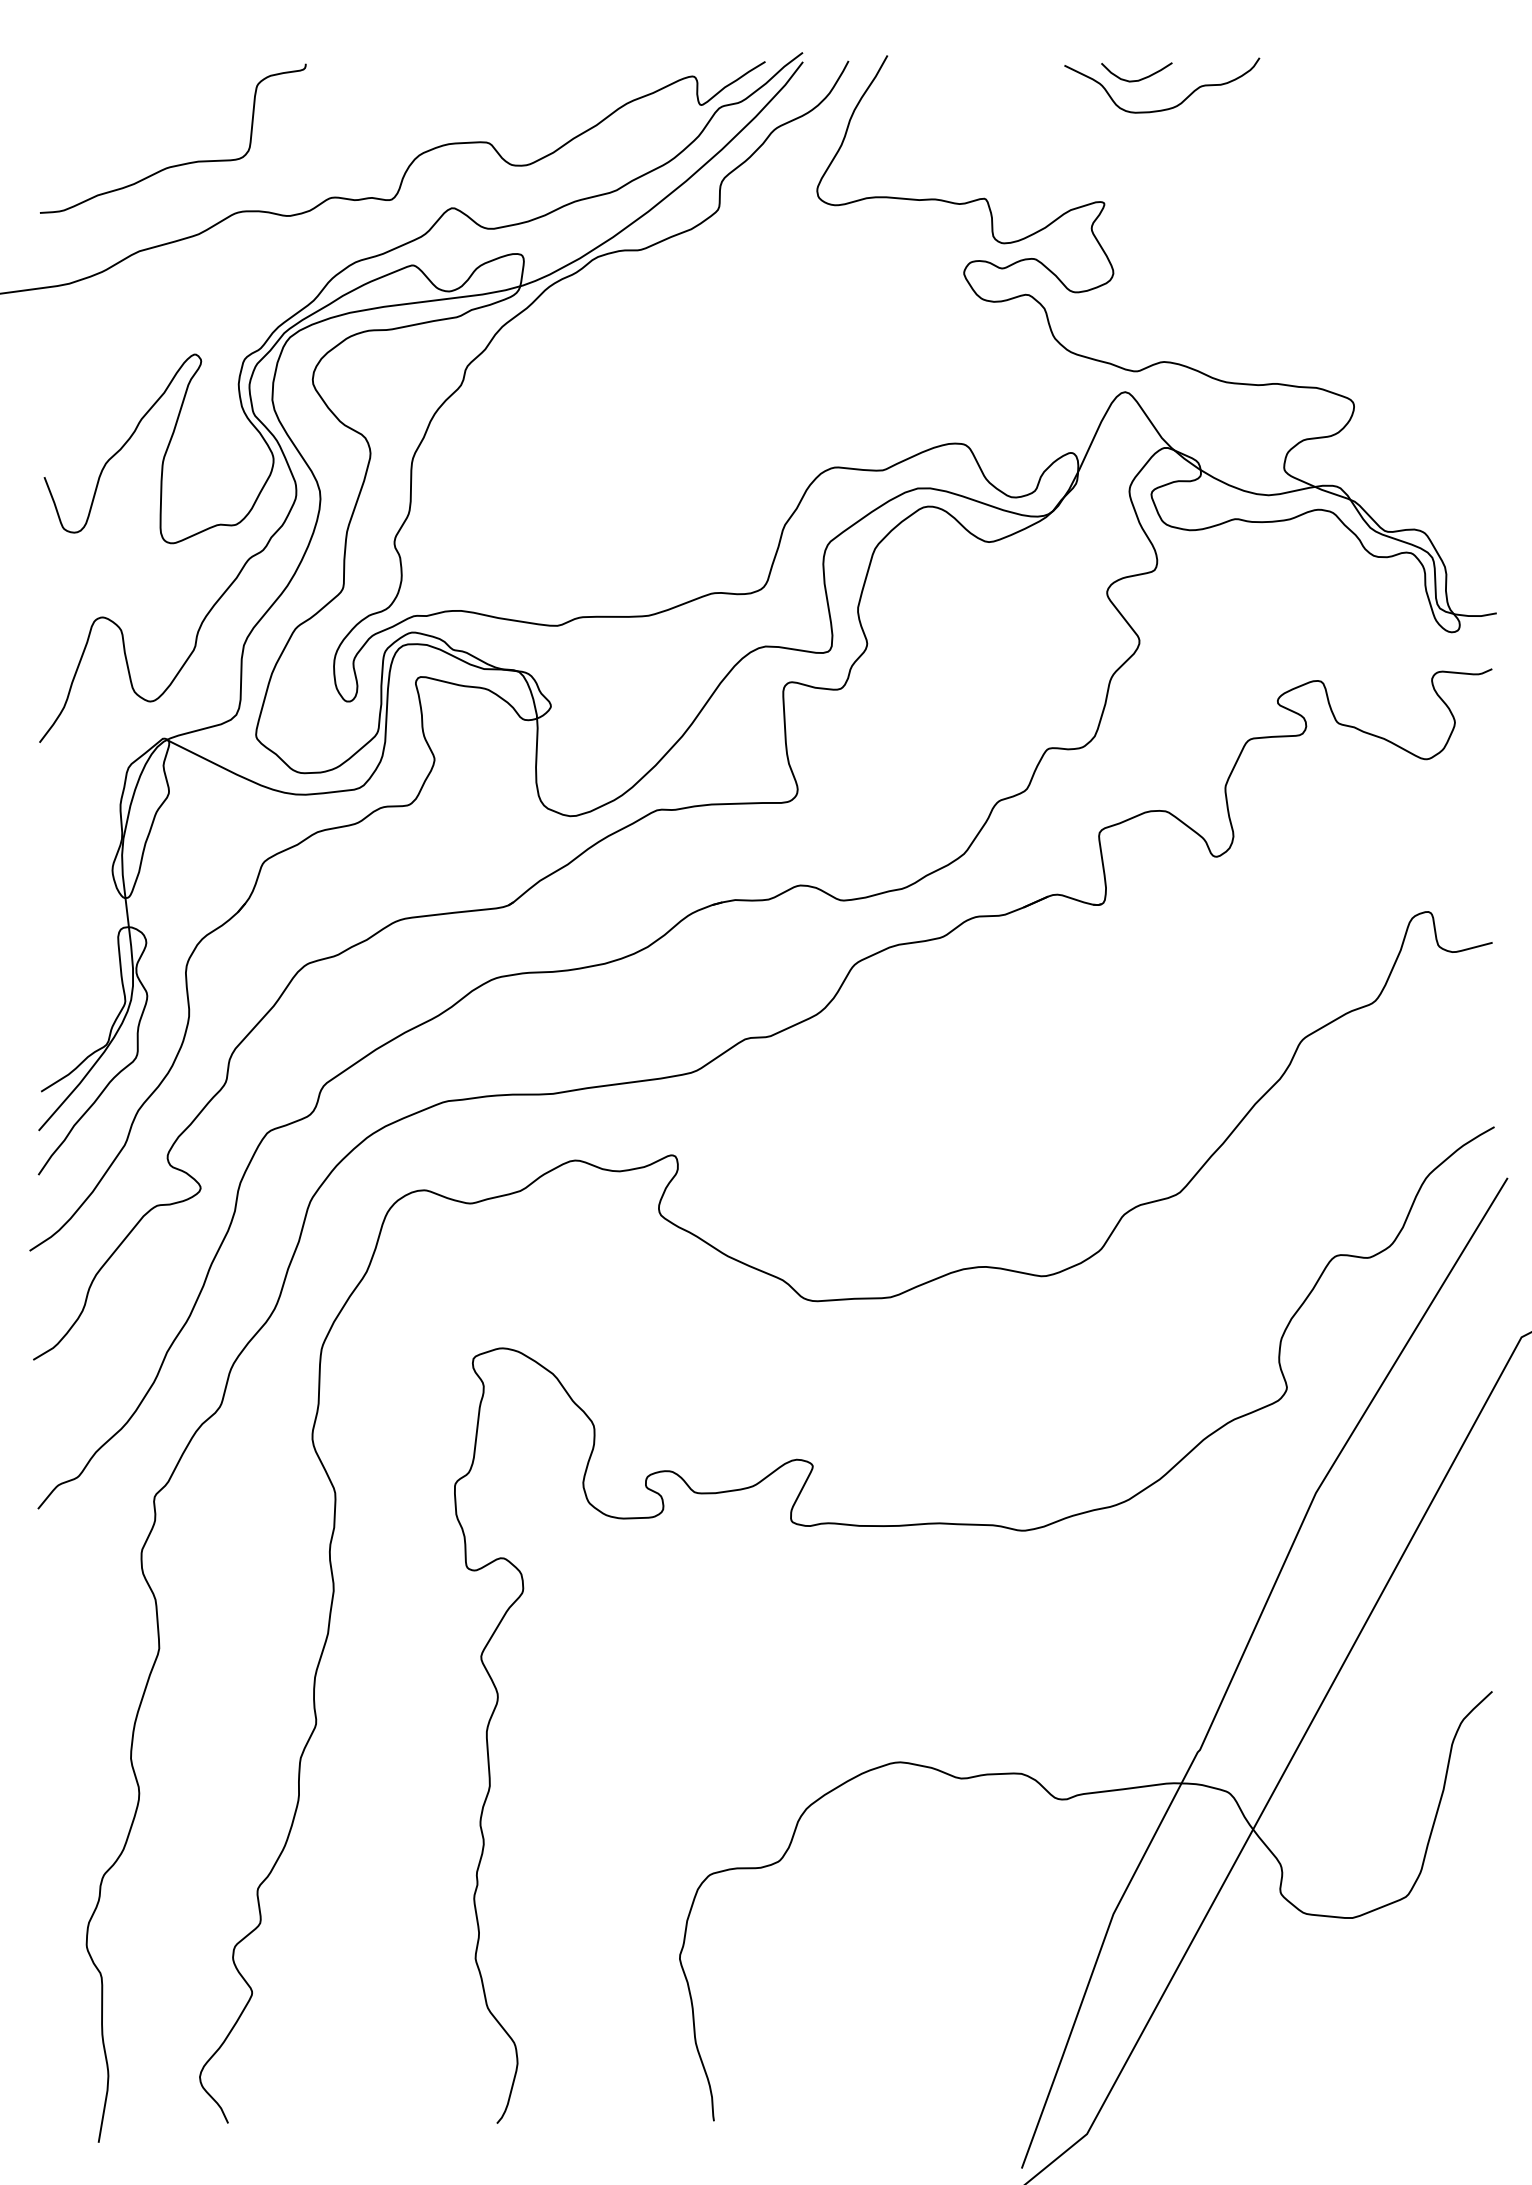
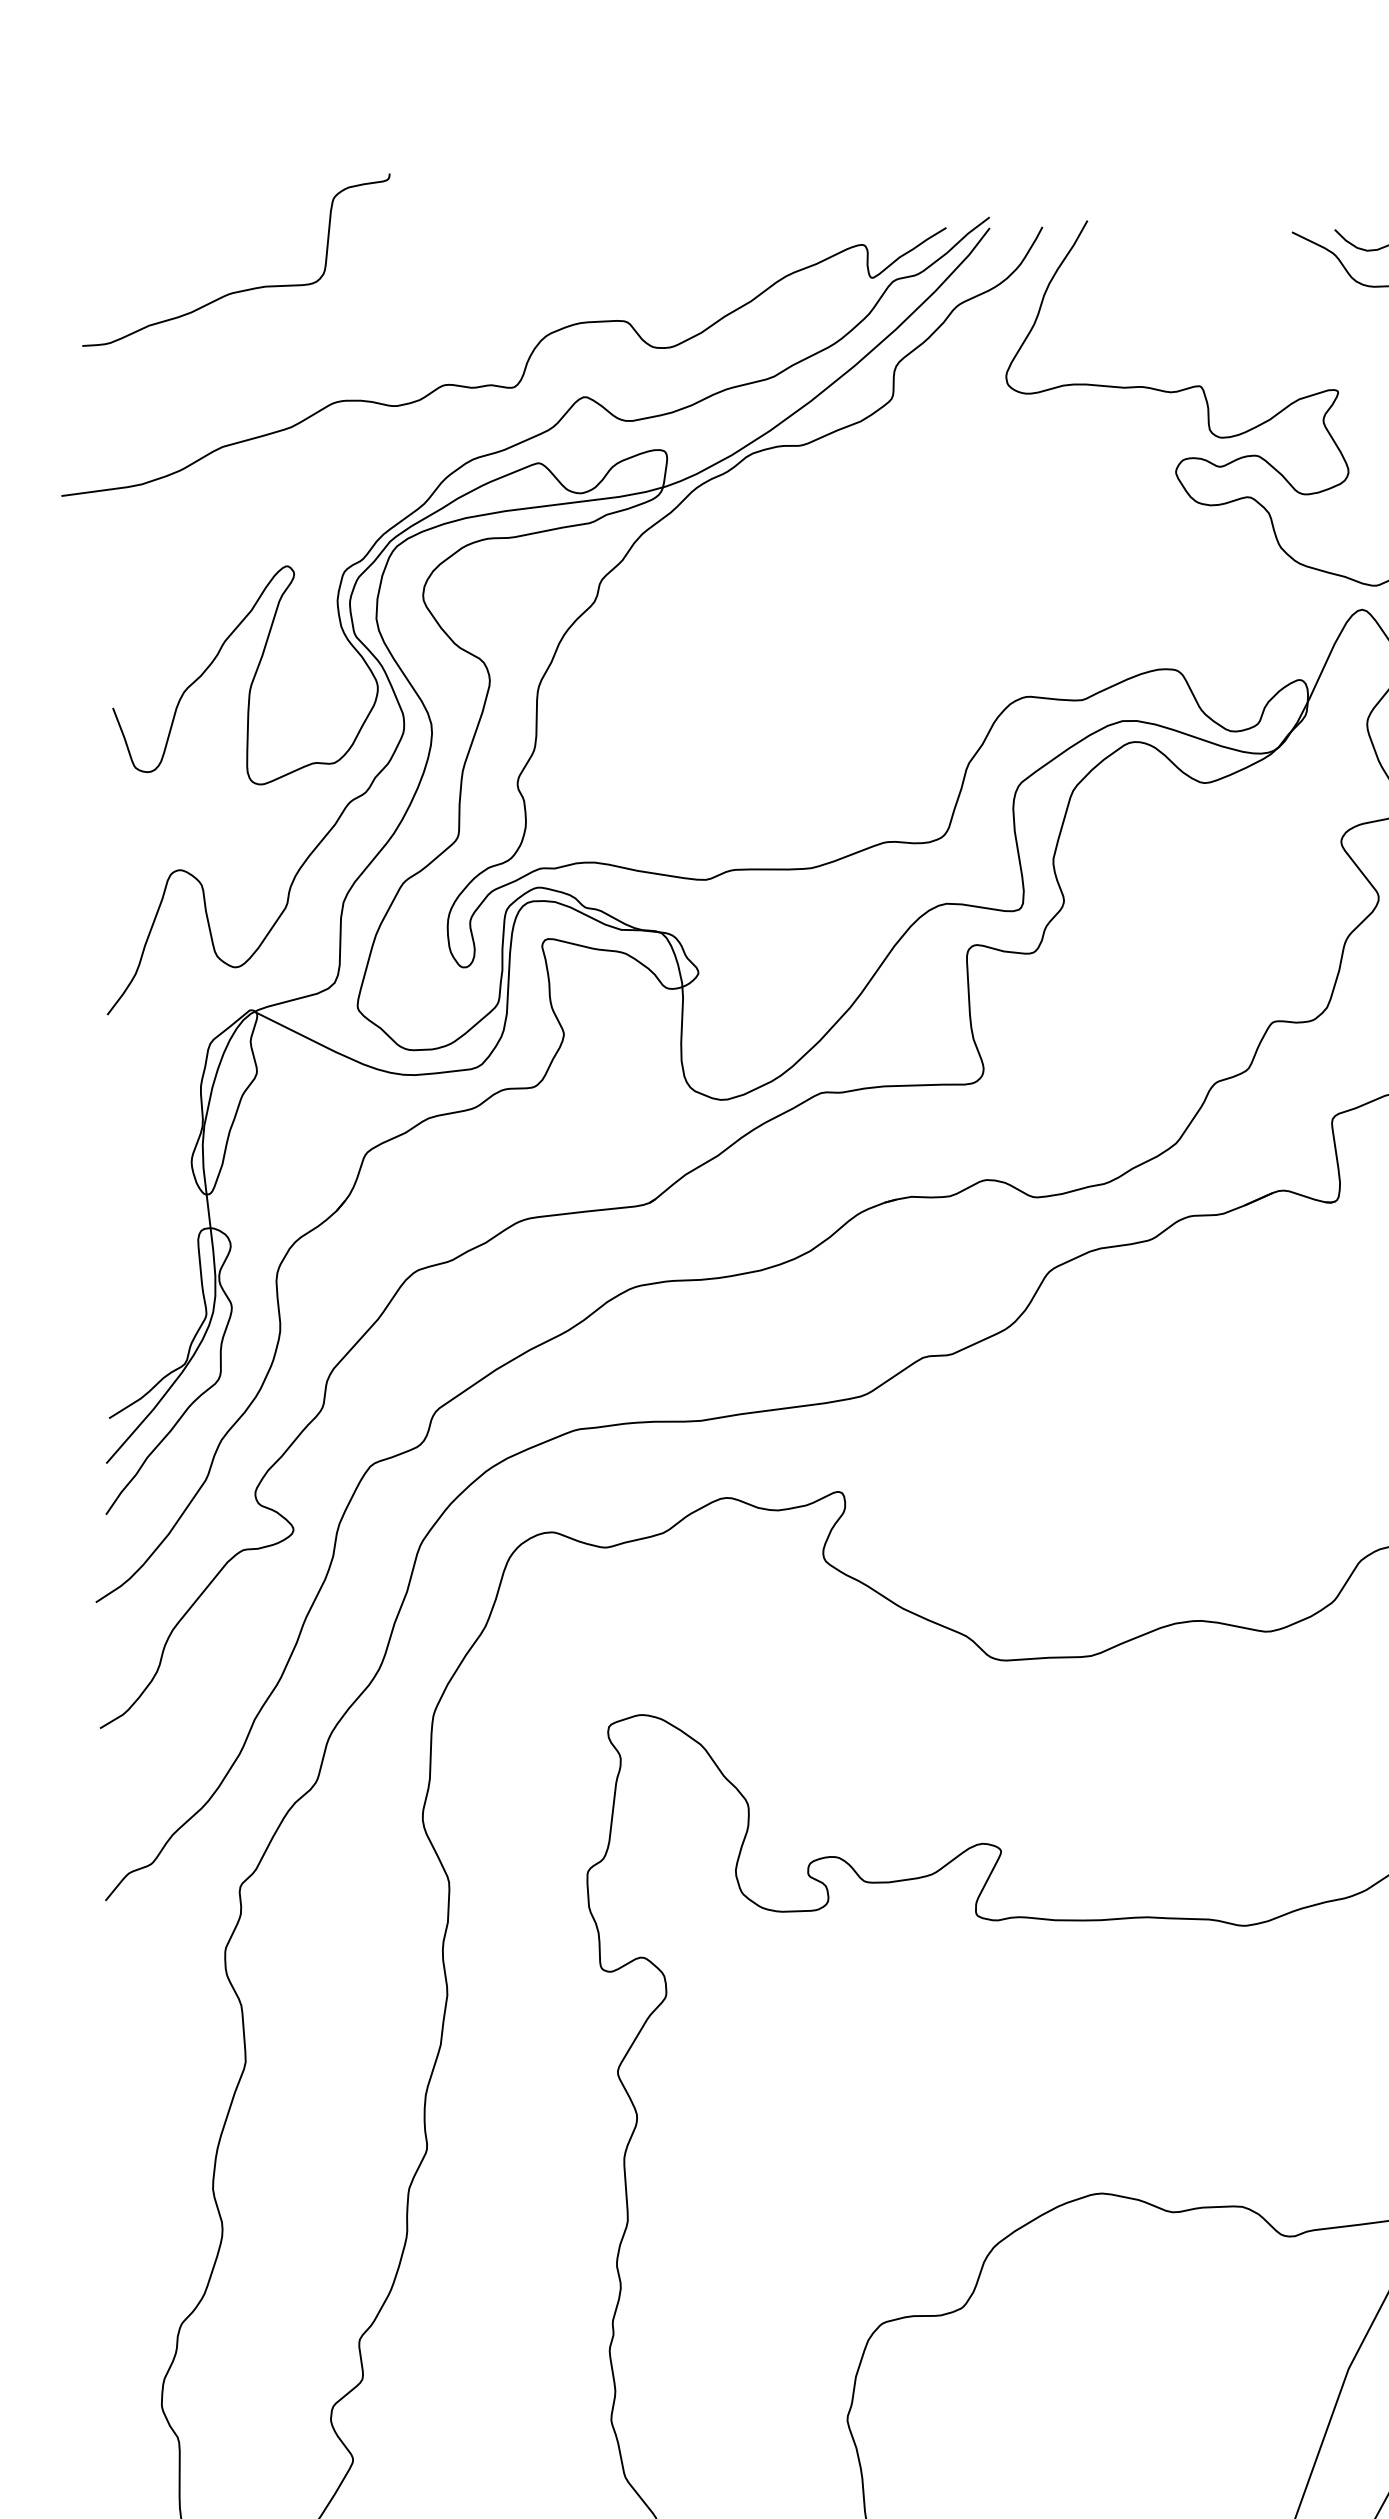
curve: (181, 163) -> (245, 288), moved

